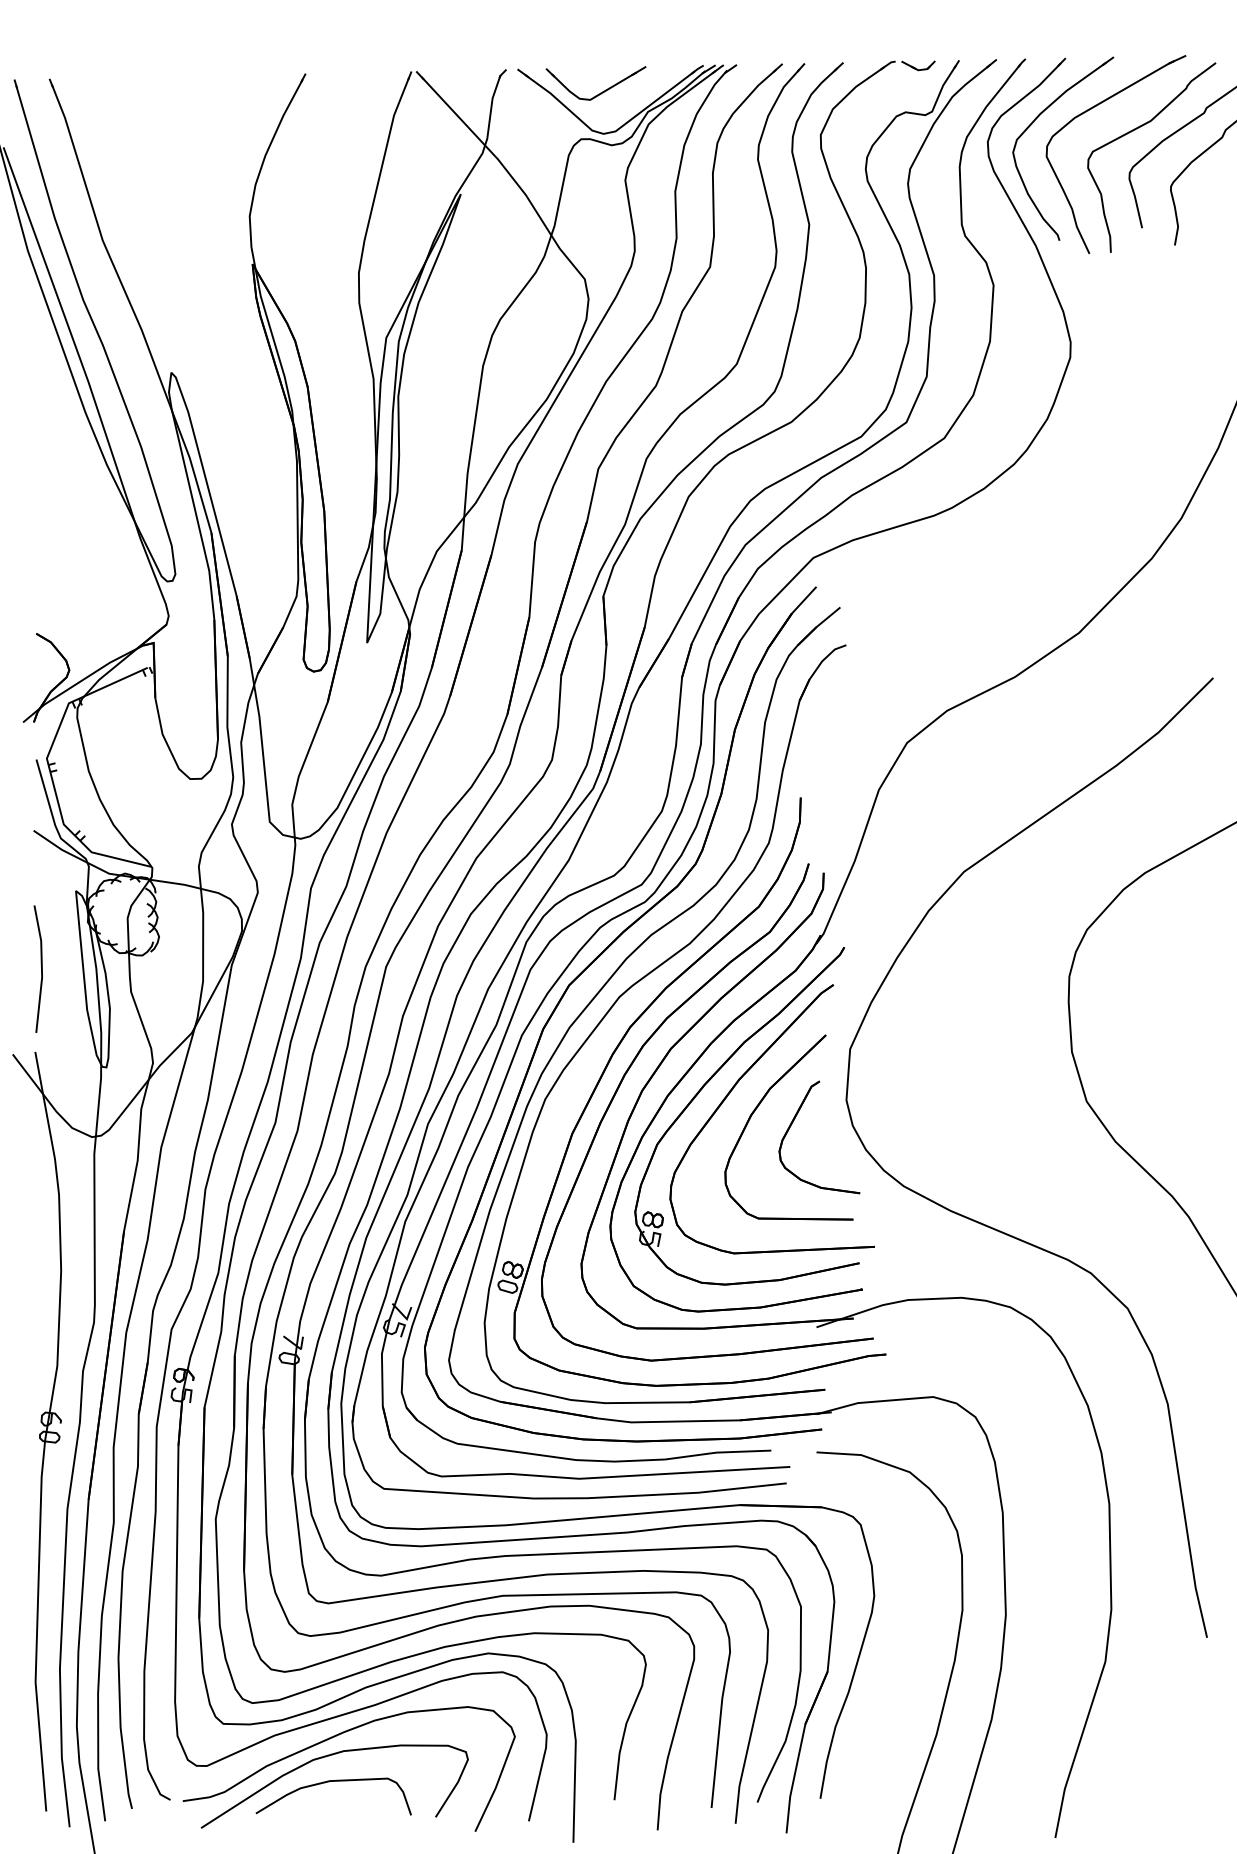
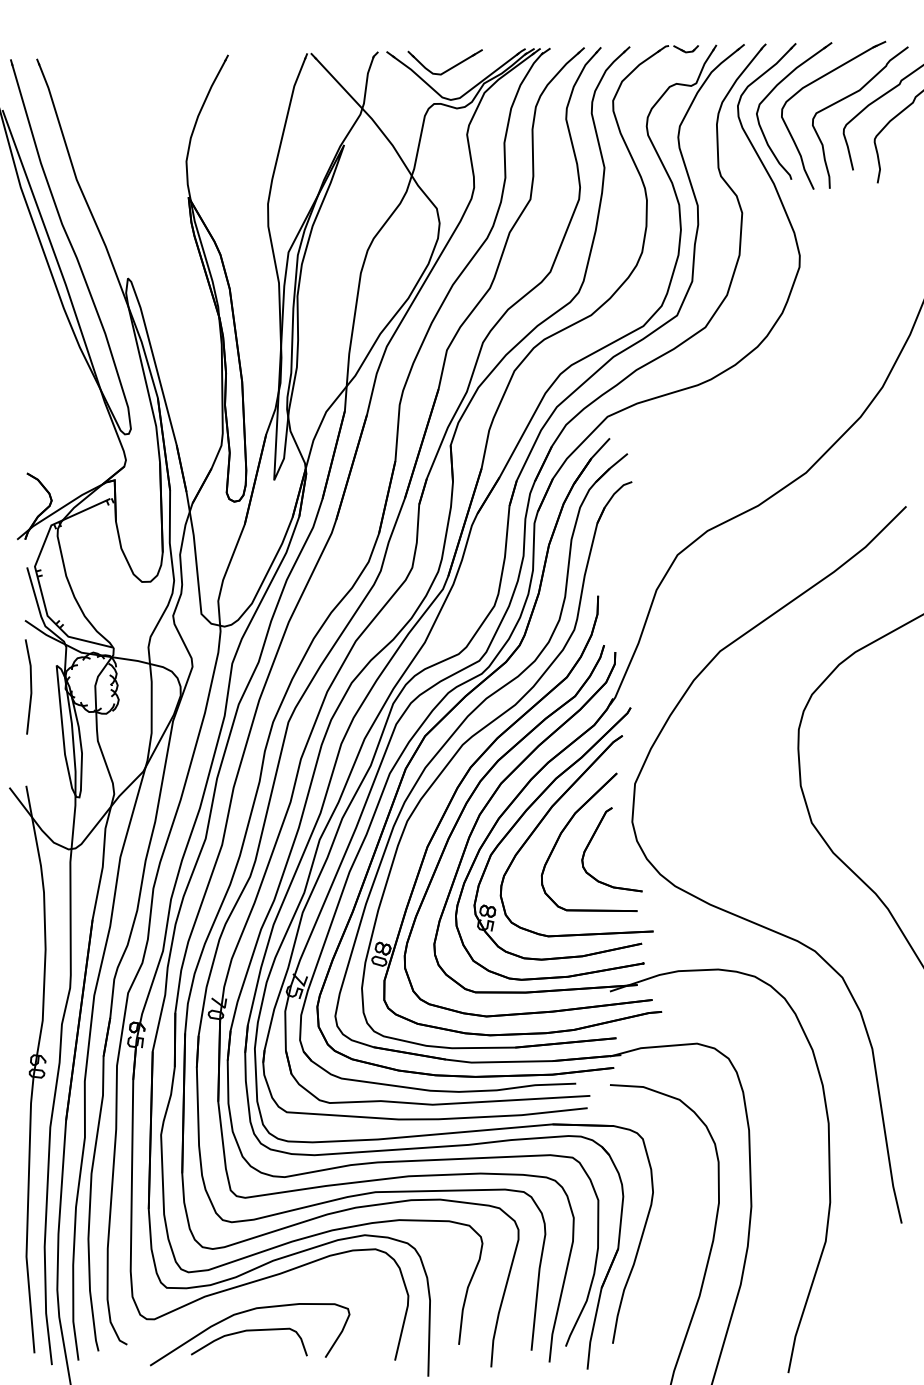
line: (40, 968) -> (30, 686), moved
curve: (334, 1738) -> (249, 1298), removed

